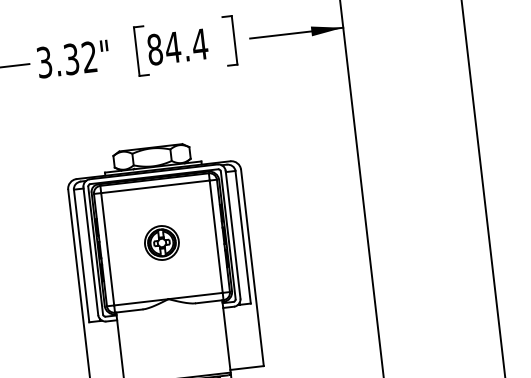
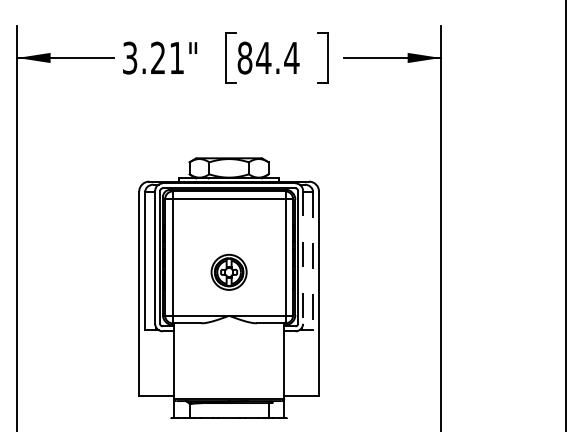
text: (80, 57) -> (167, 57), 3.32" -> 3.21"
line: (233, 234) -> (303, 257), solid -> dashed
line: (243, 237) -> (313, 261), solid -> dashed
part: (161, 242) -> (228, 271), moved

